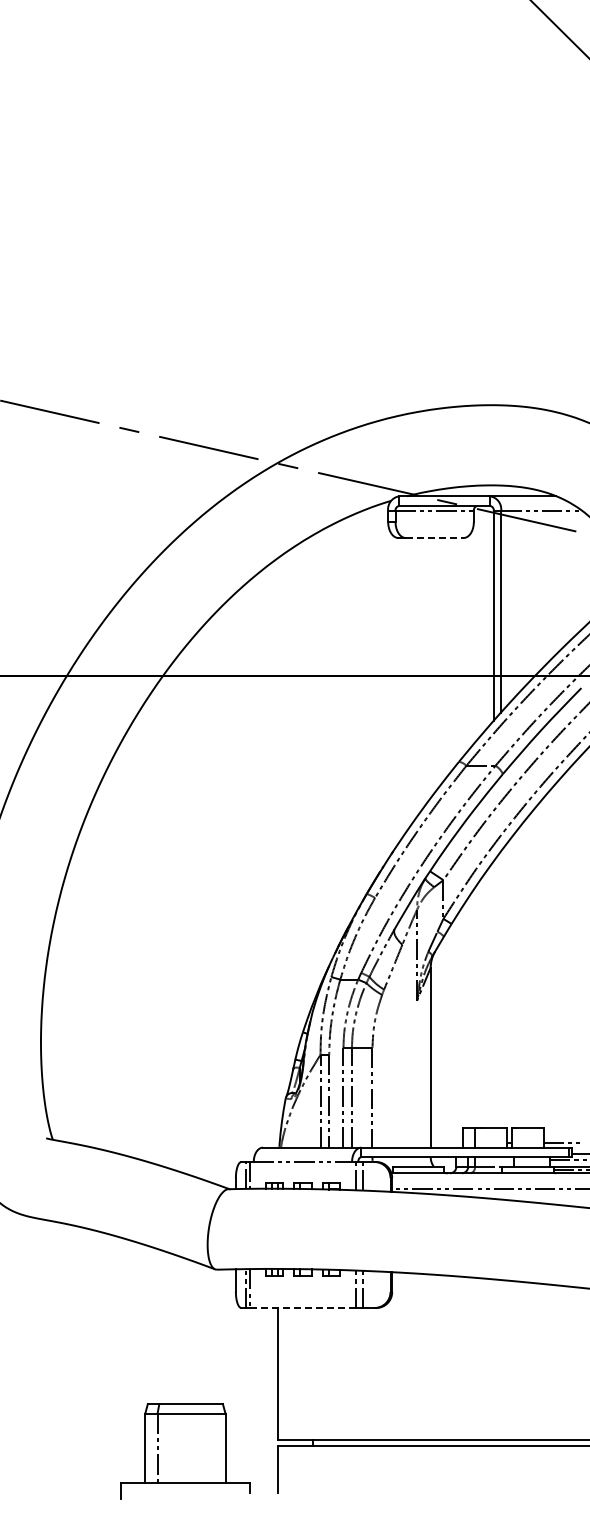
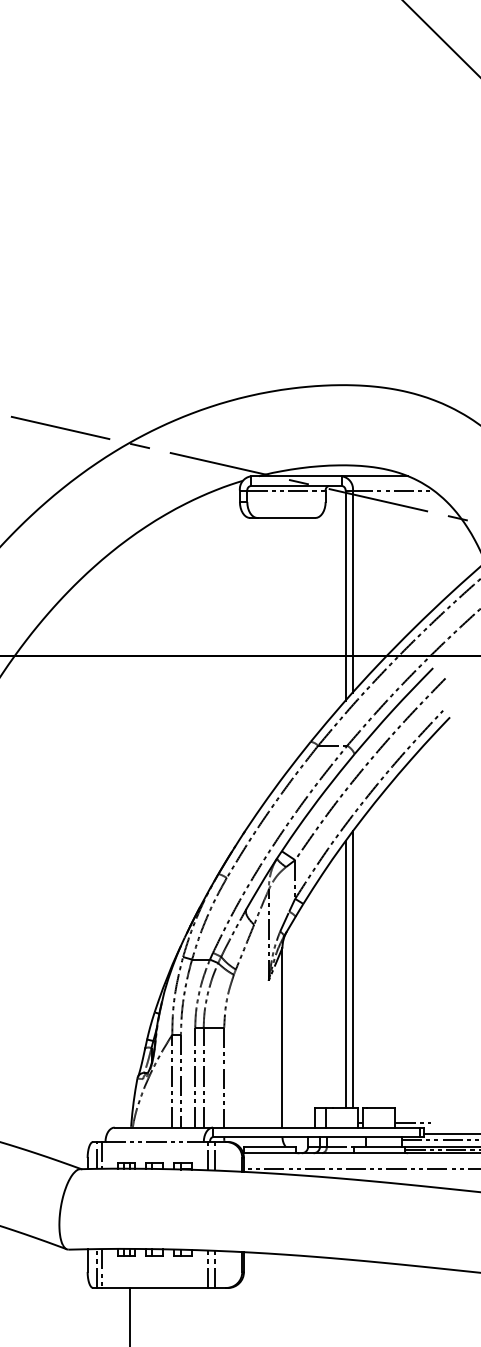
line: (434, 538) -> (286, 518), dashed -> solid
line: (501, 989) -> (353, 969), added
line: (493, 994) -> (345, 974), added
line: (303, 1308) -> (155, 1288), dashed -> solid

